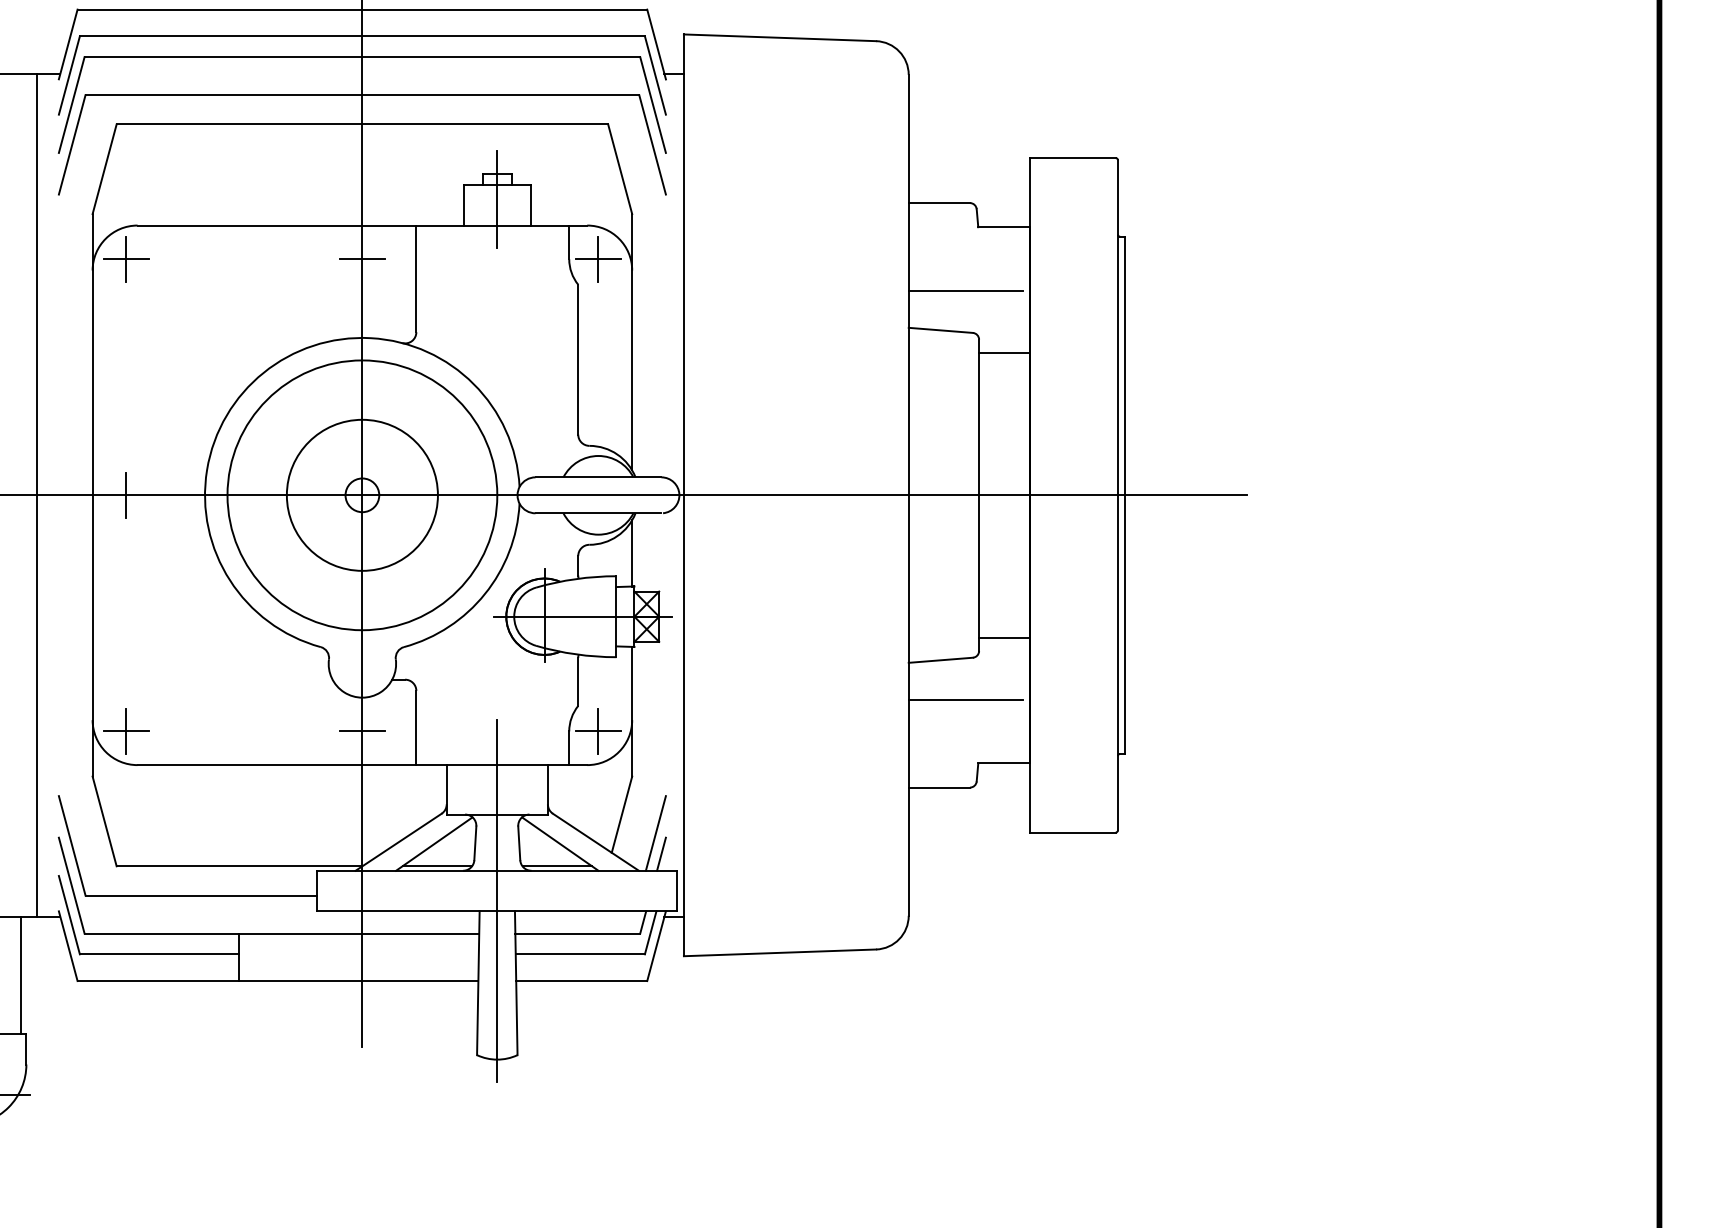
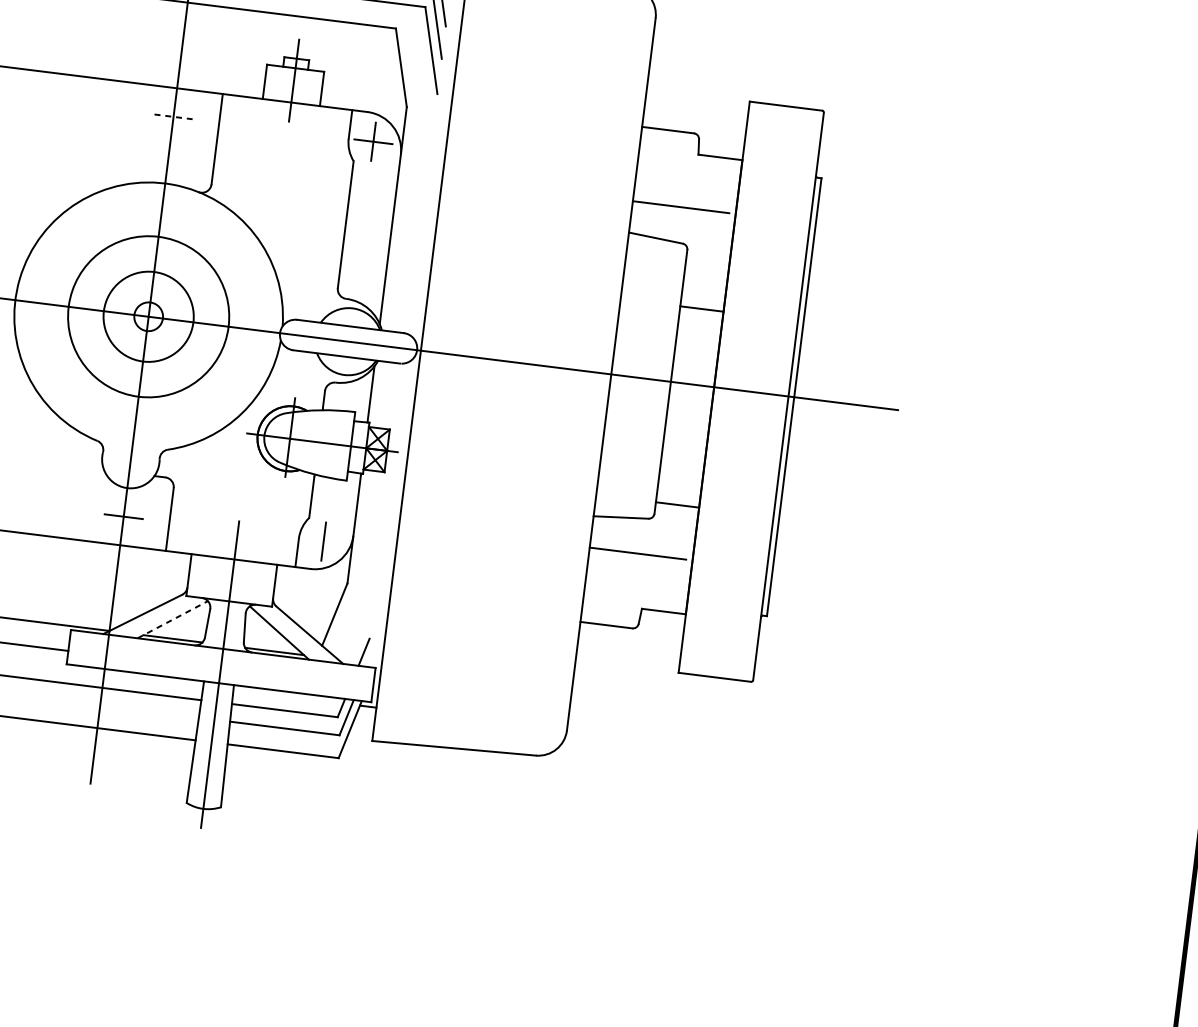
line: (362, 259) -> (173, 117), solid -> dashed
line: (1004, 353) -> (701, 309), moved
circle: (361, 494) -> (147, 315), size x0.7
circle: (362, 495) -> (148, 316), size x0.7
line: (597, 731) -> (322, 541), removed
line: (655, 833) -> (361, 634), removed
line: (434, 844) -> (172, 620), solid -> dashed

